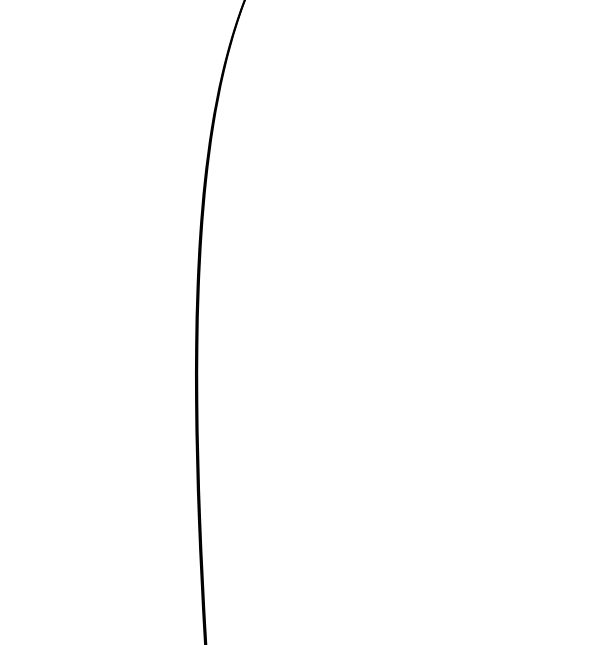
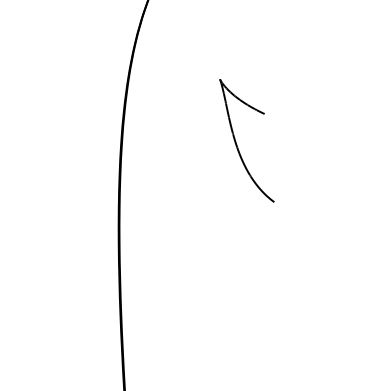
part: (391, 238) -> (237, 144), added

